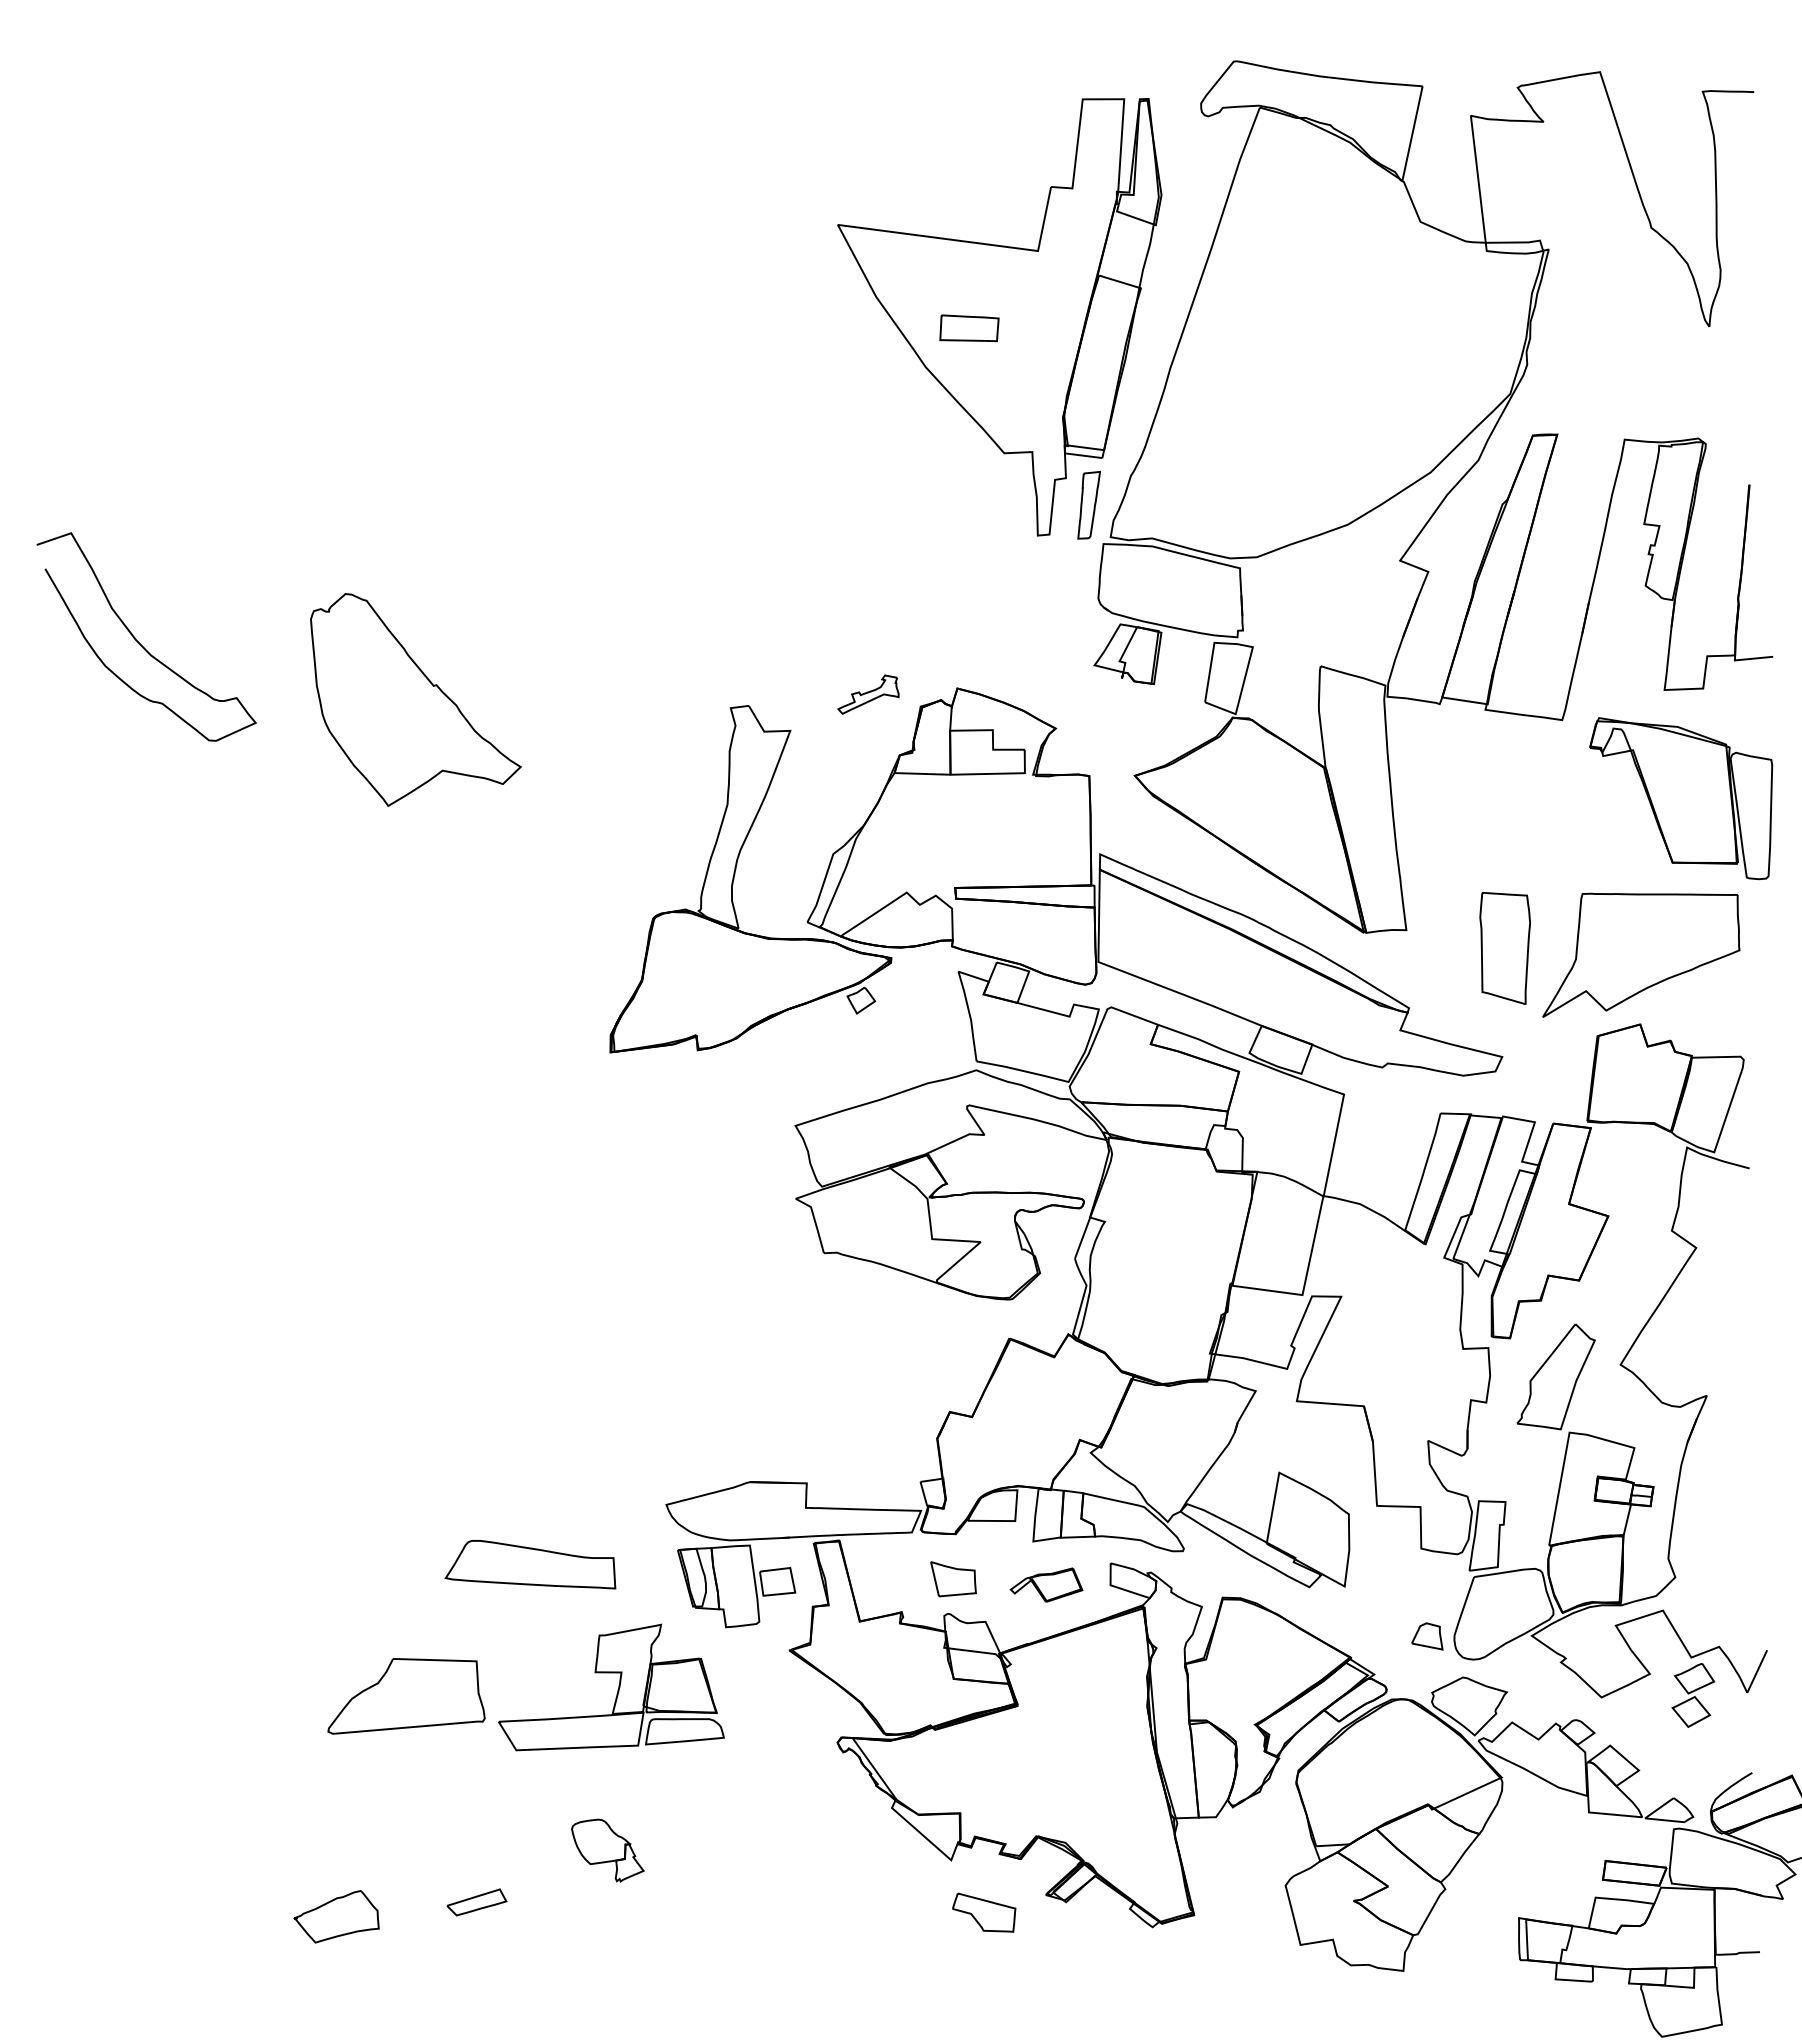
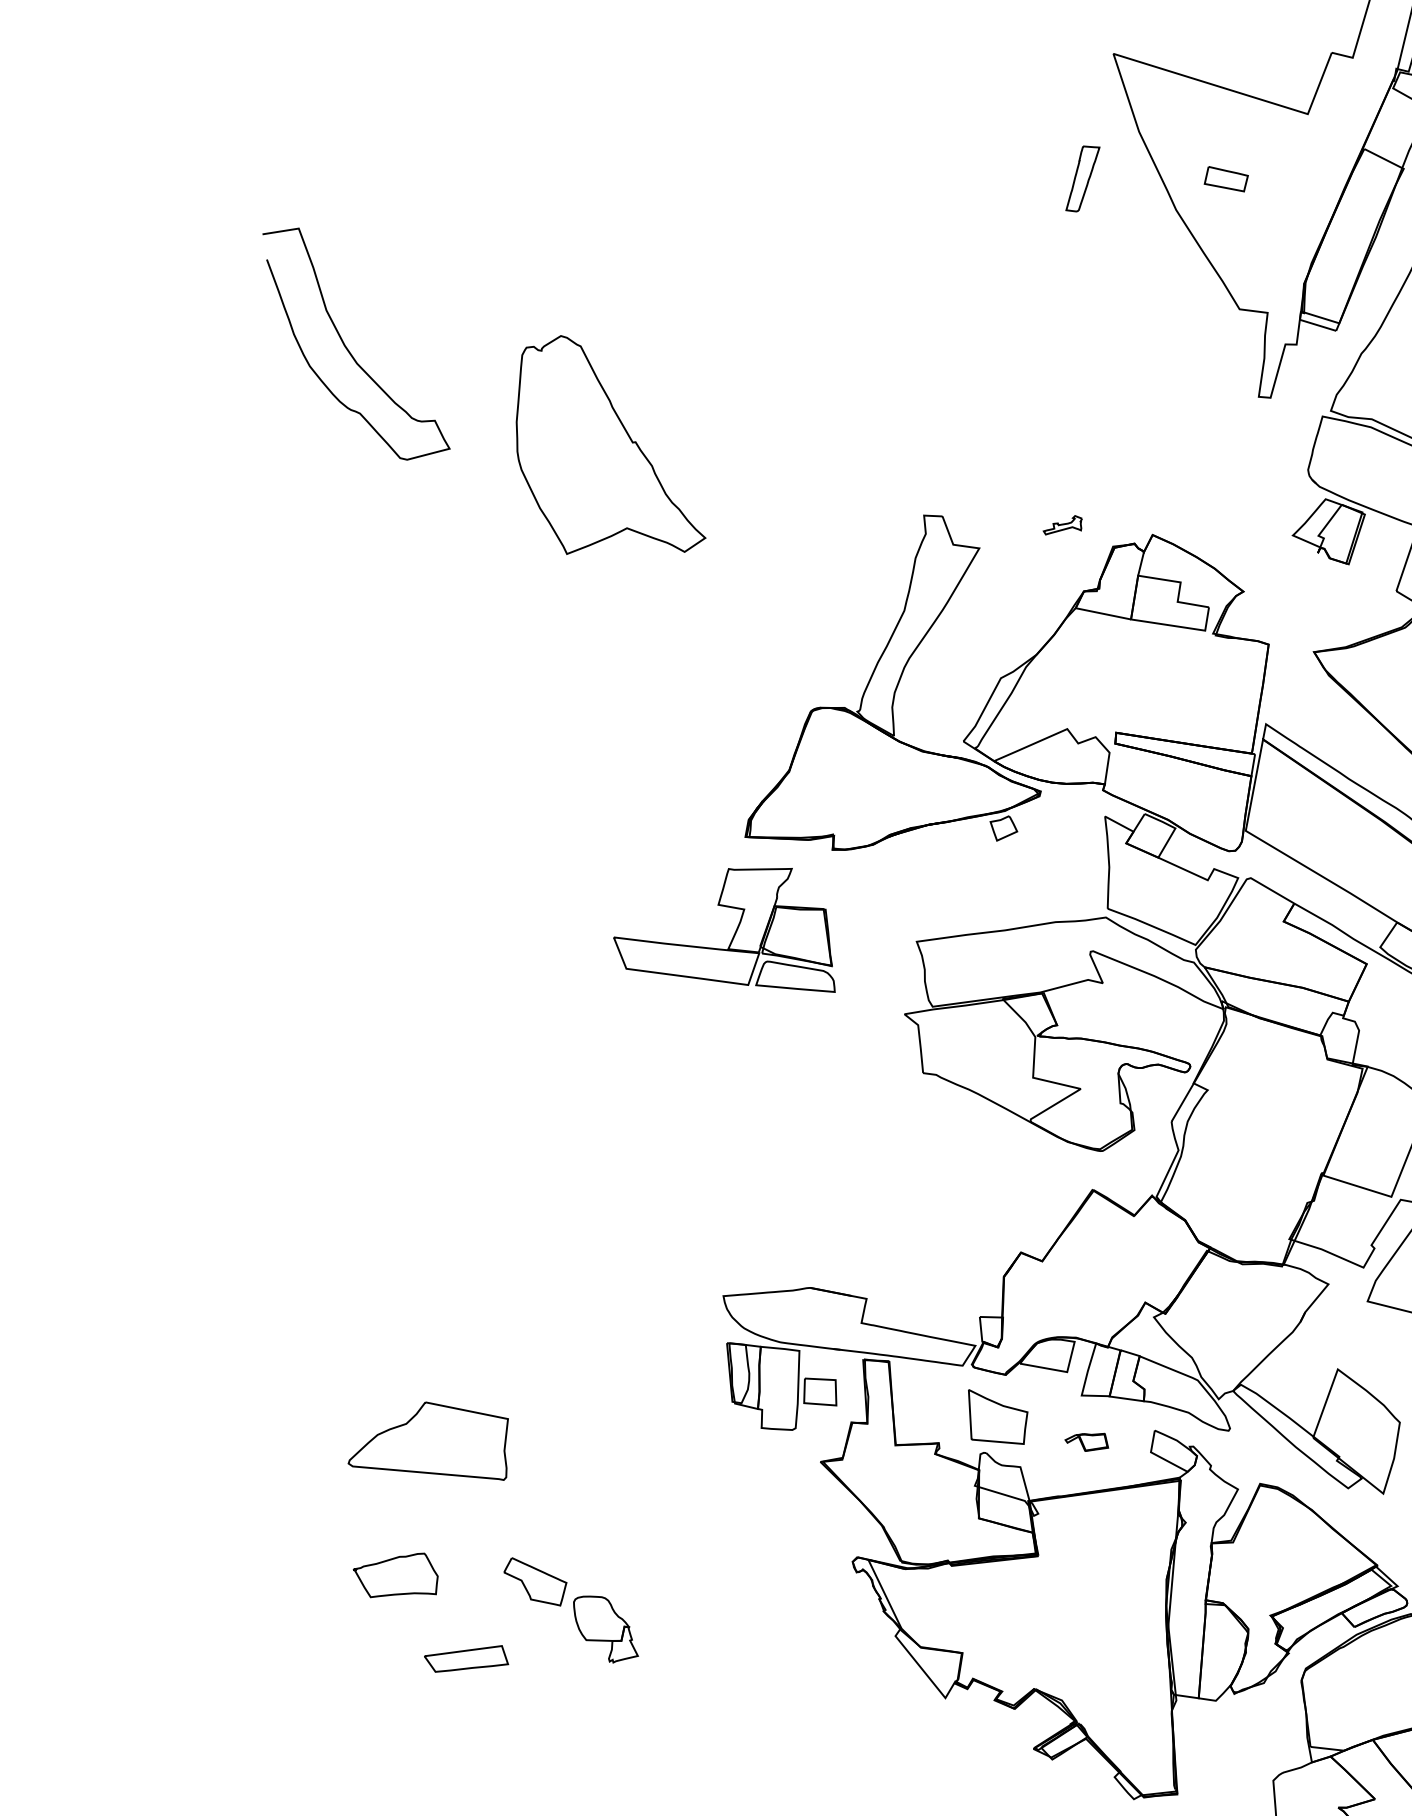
part: (969, 328) -> (1226, 179), size x0.7
part: (1088, 504) -> (1082, 177), moved
part: (868, 694) -> (1063, 525), size x0.6
part: (530, 1564) -> (578, 1332), removed
part: (953, 1579) -> (995, 1419), size x1.4
part: (1046, 1584) -> (1087, 1440), size x0.6
part: (617, 1689) -> (737, 925), moved
part: (476, 1902) -> (466, 1658), size x1.4
part: (984, 1912) -> (535, 1581), moved
part: (336, 1916) -> (396, 1574), moved

